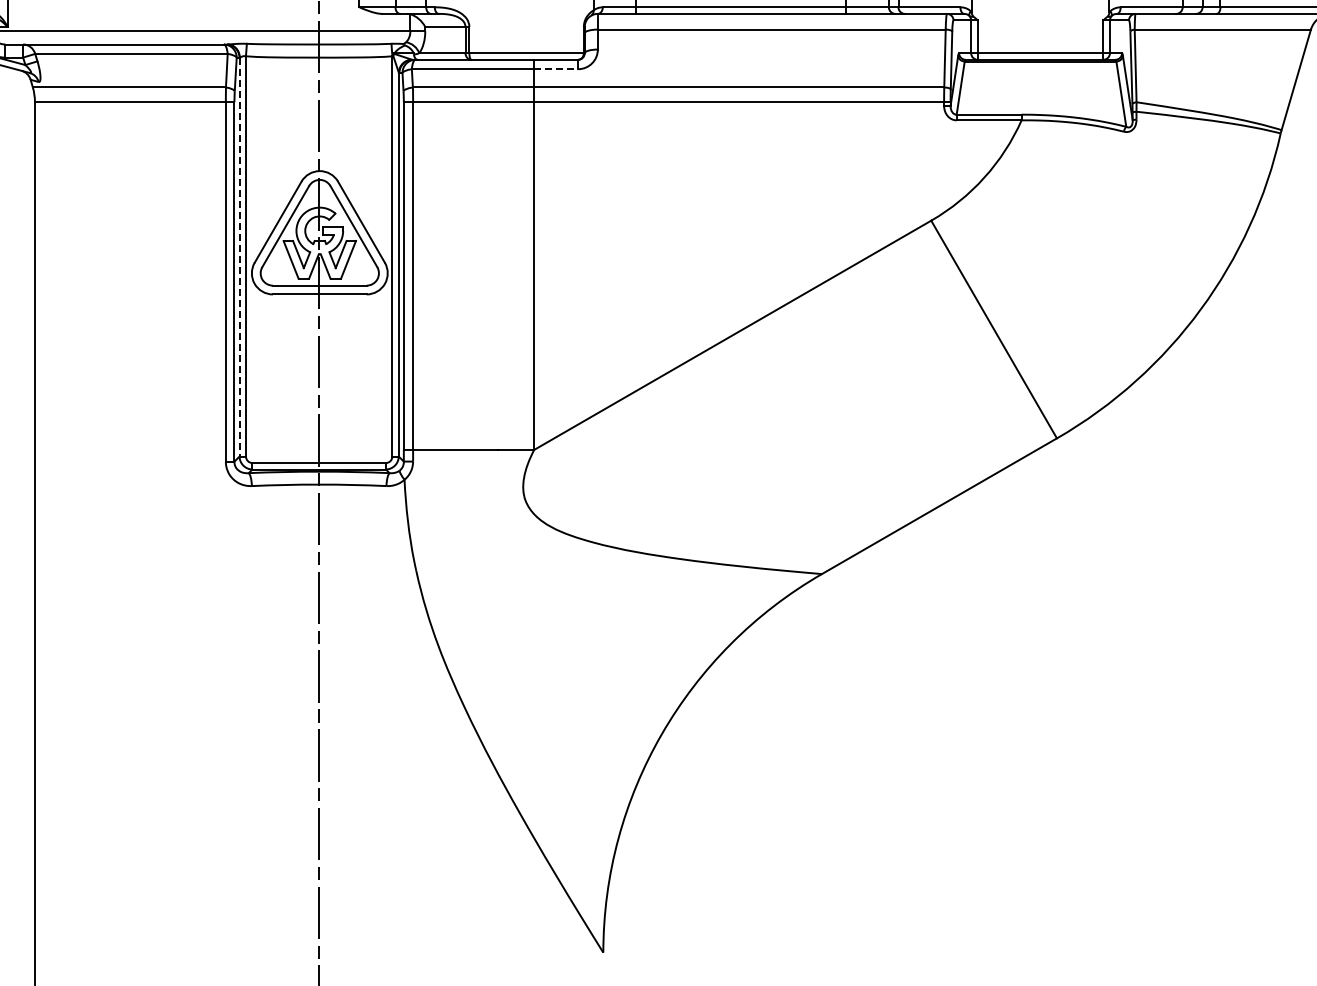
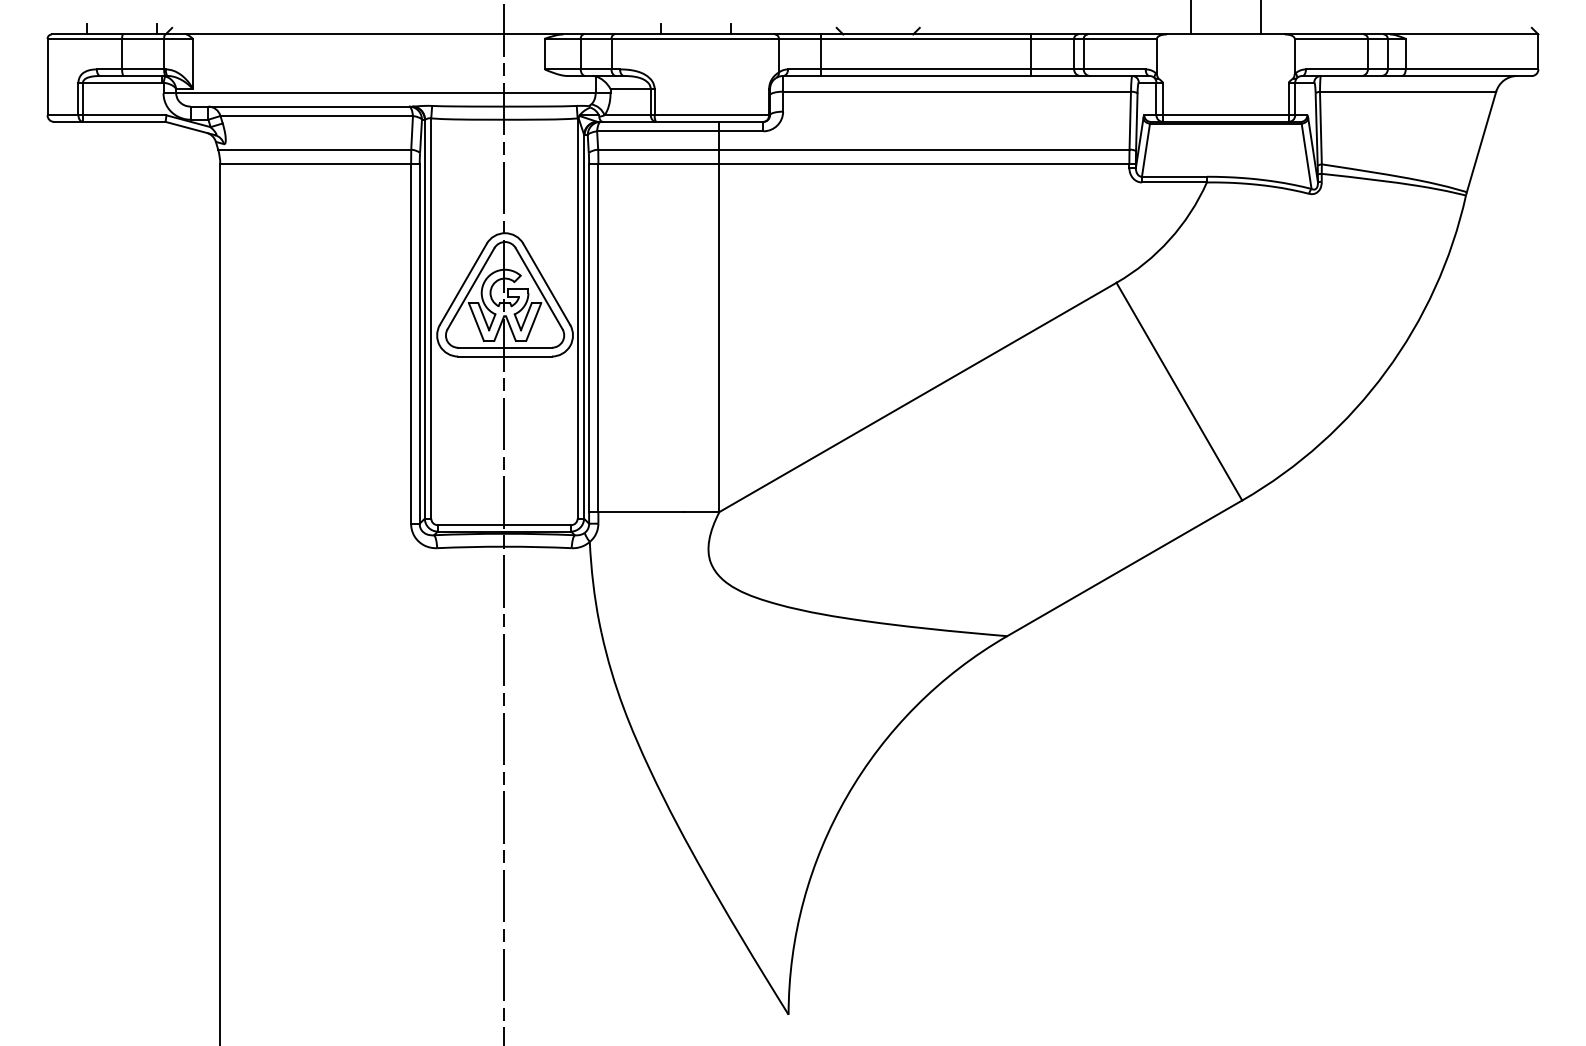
line: (556, 69) -> (741, 131), dashed -> solid
line: (239, 257) -> (424, 319), dashed -> solid

